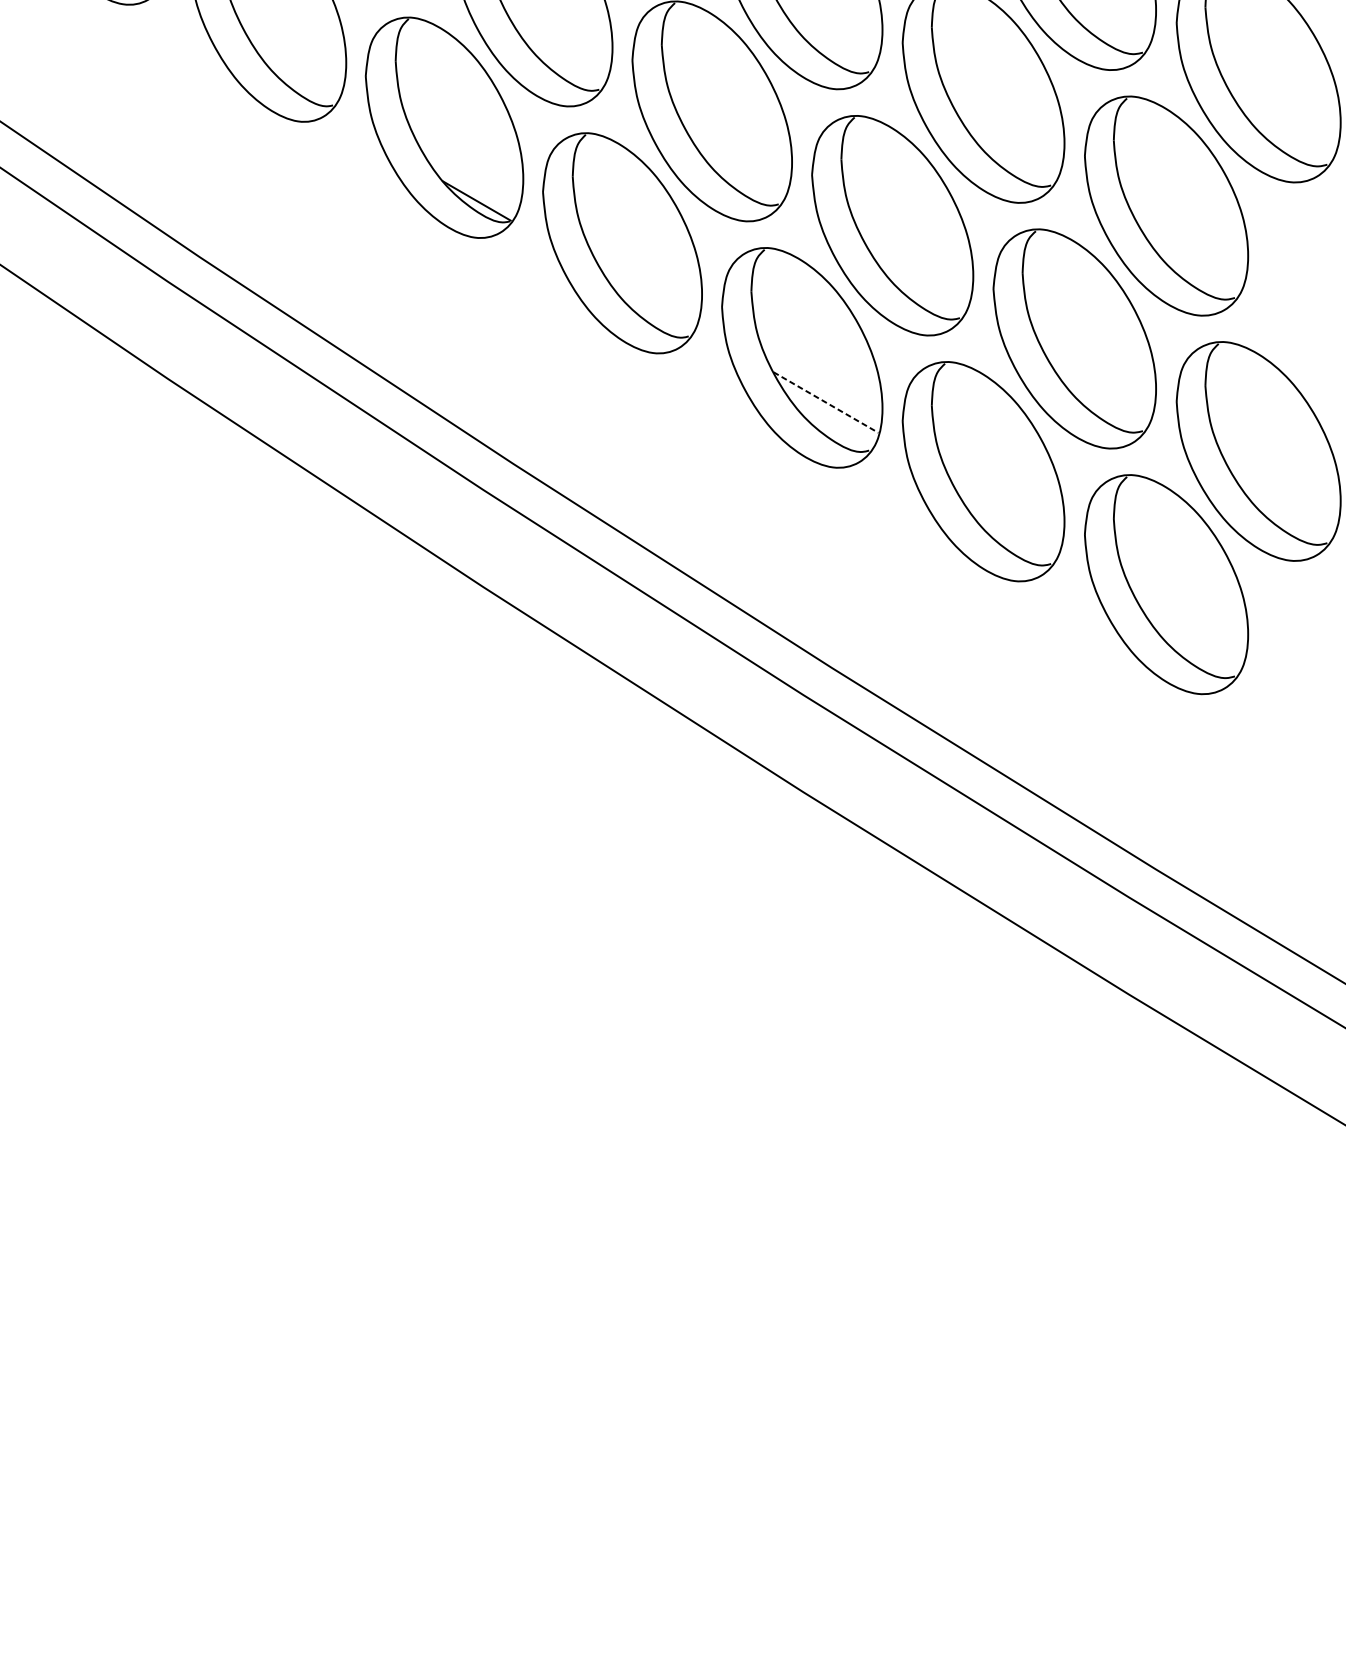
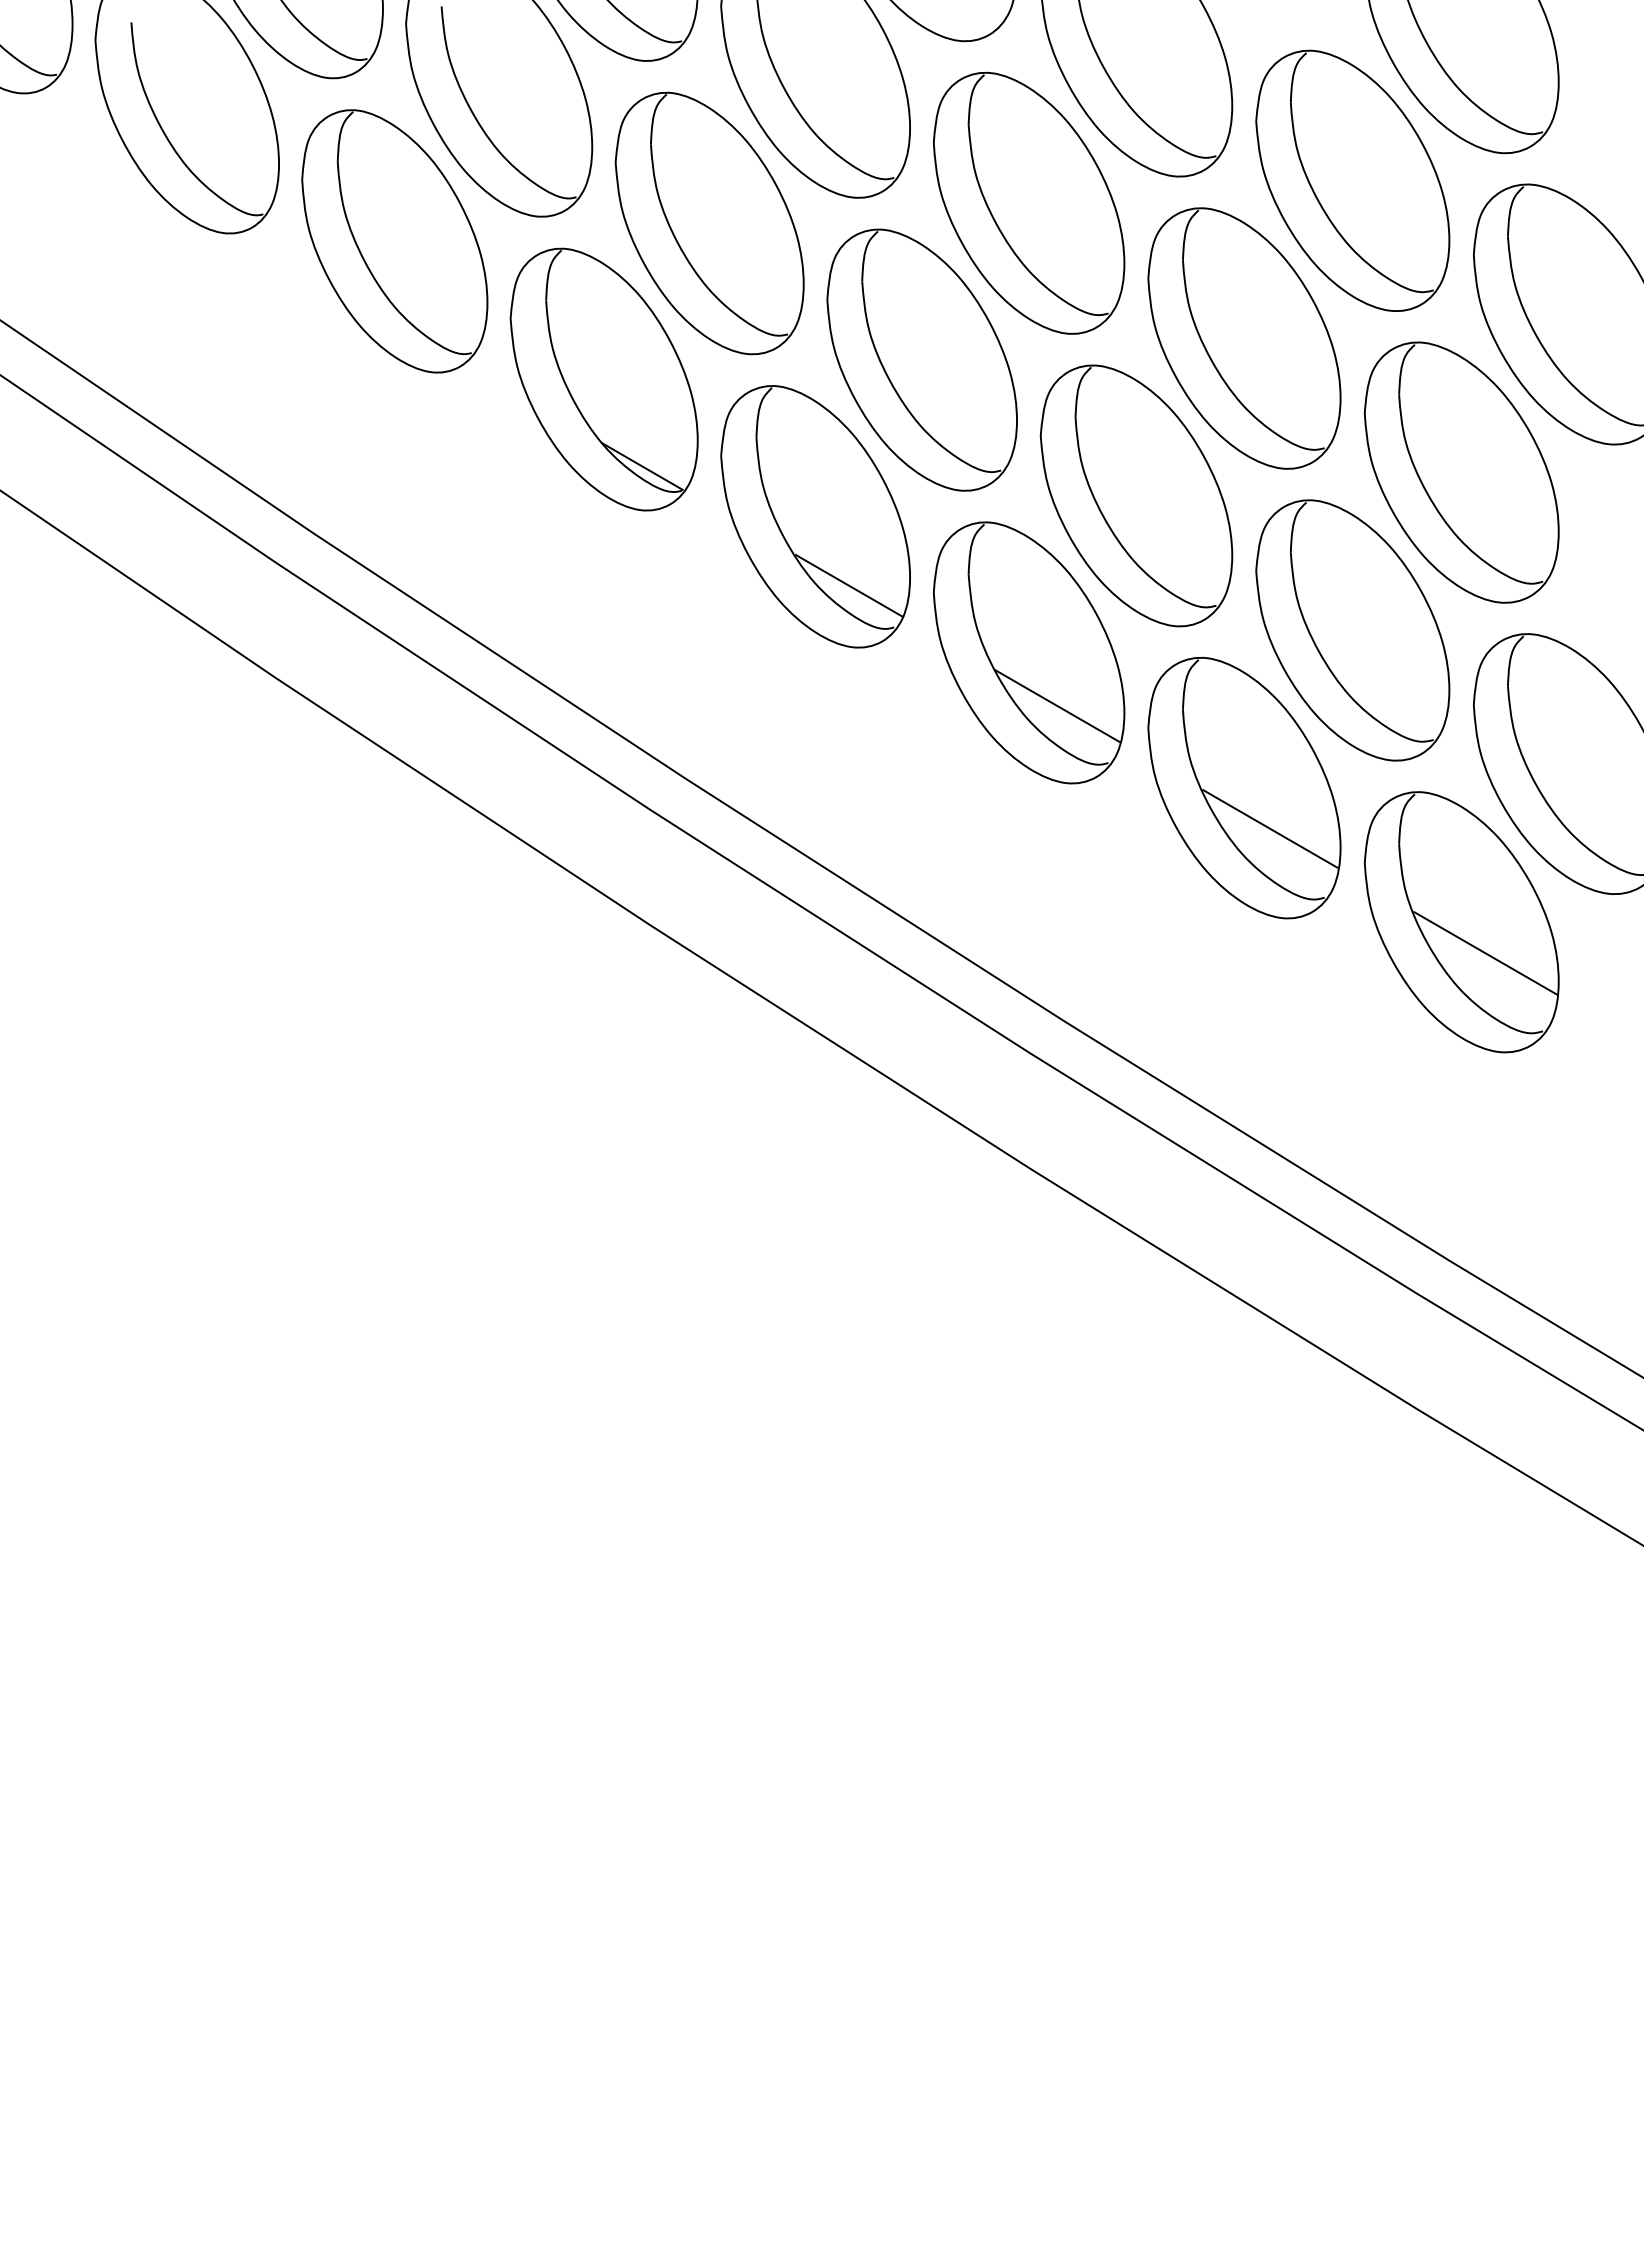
line: (651, 301) -> (849, 586), added
line: (826, 402) -> (1057, 705), dashed -> solid
line: (1005, 505) -> (1270, 828), added
line: (1186, 610) -> (1485, 953), added

